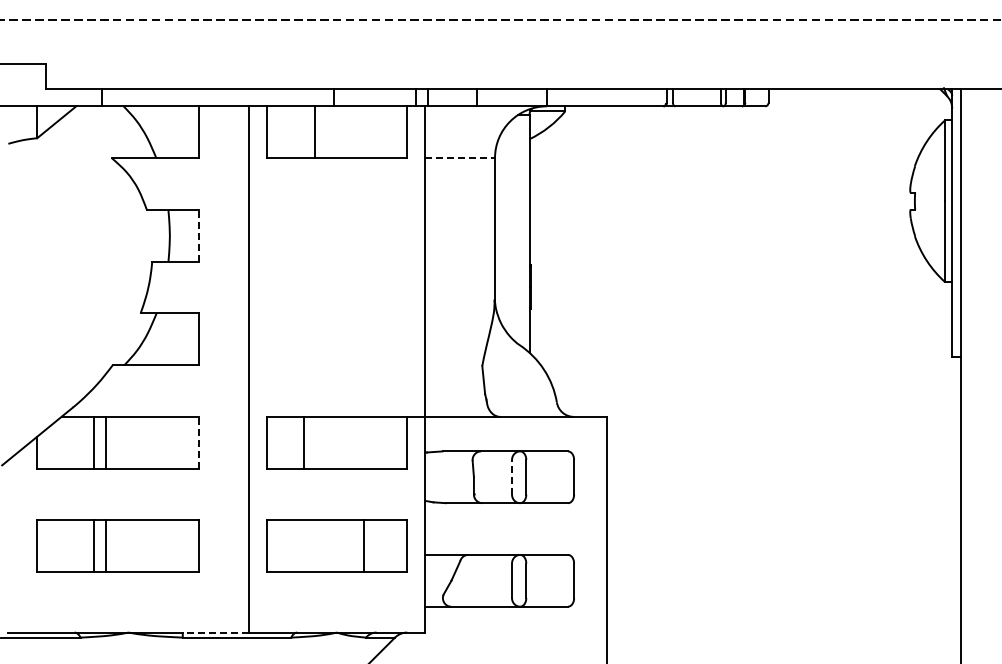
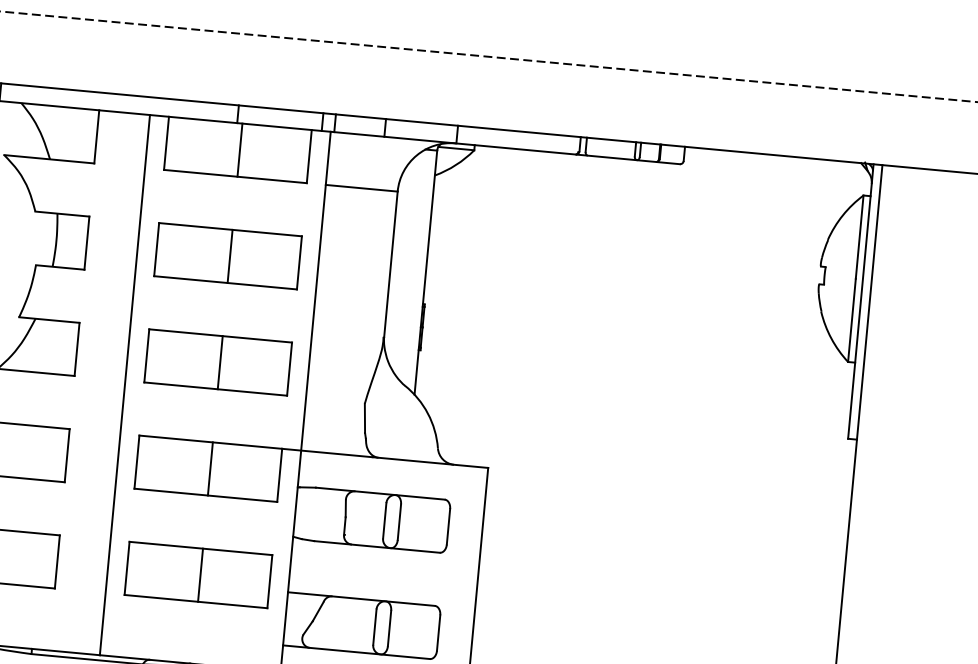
line: (314, 132) -> (239, 150), moved
line: (460, 158) -> (362, 188), dashed -> solid
line: (199, 235) -> (86, 242), dashed -> solid
part: (336, 235) -> (227, 255), added
part: (336, 338) -> (217, 361), added
line: (199, 442) -> (67, 455), dashed -> solid
line: (303, 442) -> (209, 468), moved
line: (512, 476) -> (385, 520), dashed -> solid
line: (363, 546) -> (200, 575), moved
line: (215, 632) -> (65, 651), dashed -> solid

